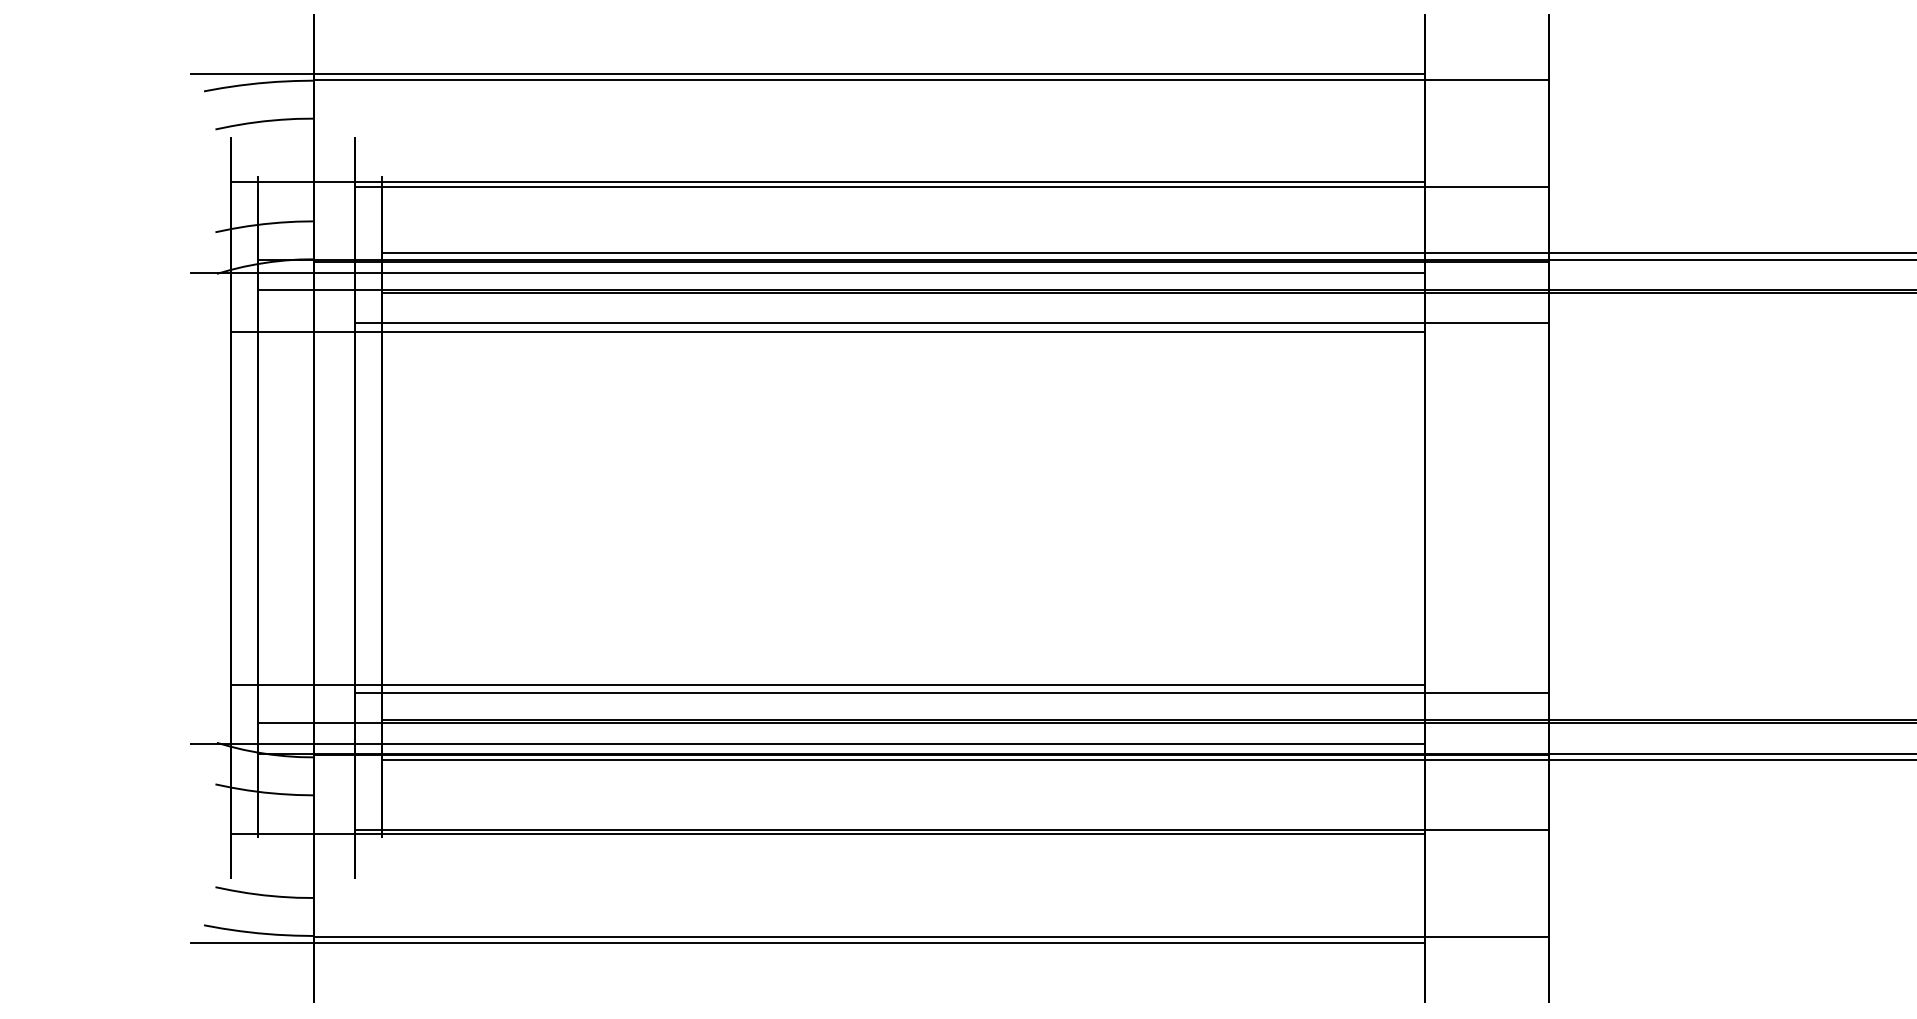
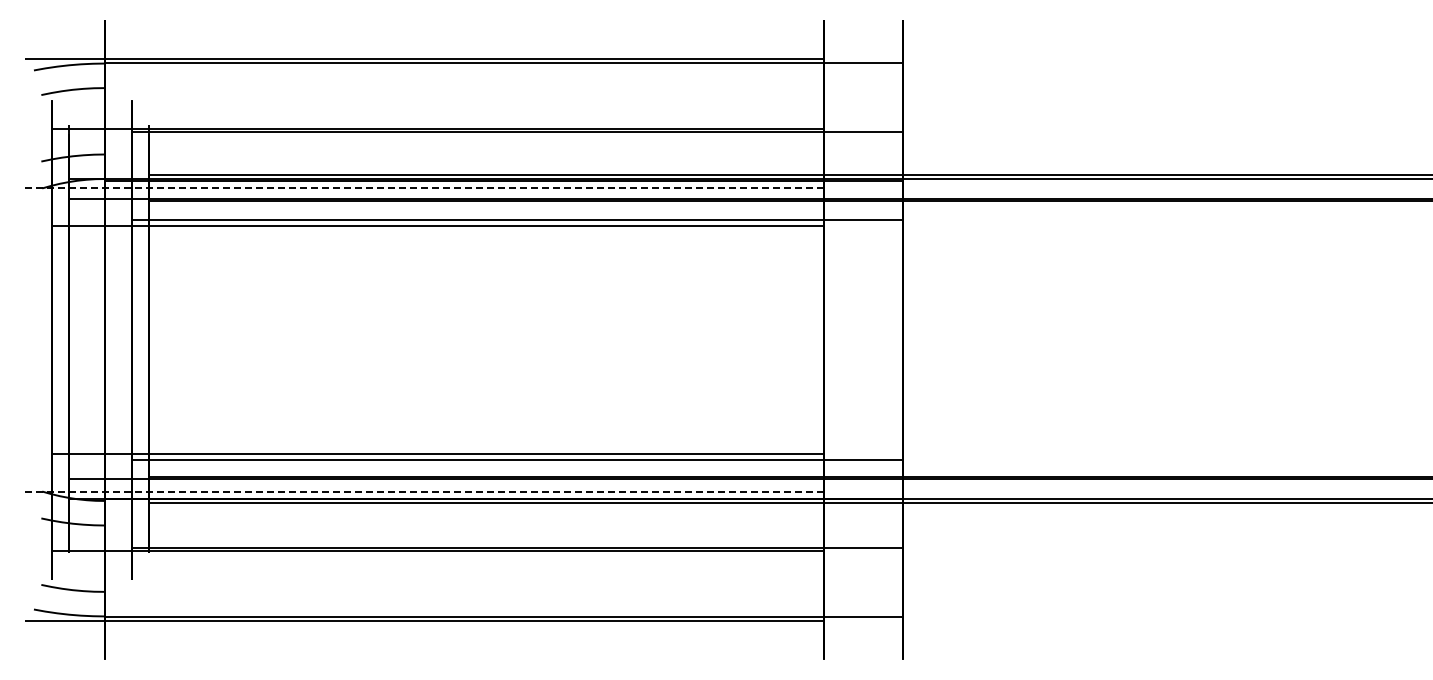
line: (808, 272) -> (424, 187), solid -> dashed
line: (808, 744) -> (424, 492), solid -> dashed

